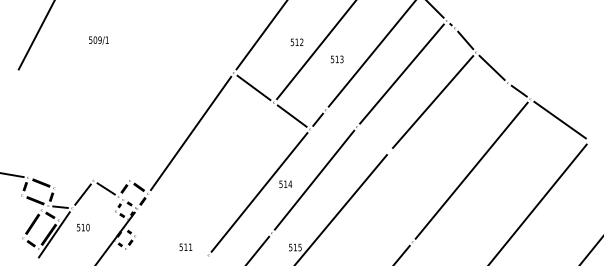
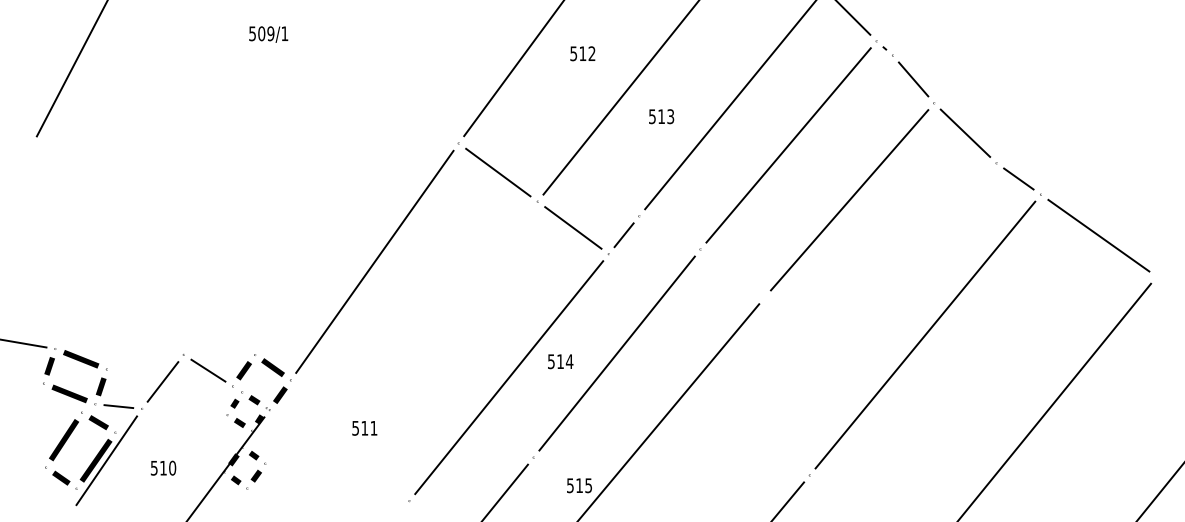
text: (98, 40) -> (267, 34), moved
text: (296, 42) -> (581, 54), moved
text: (83, 227) -> (163, 467), moved
text: (185, 246) -> (363, 426), moved

